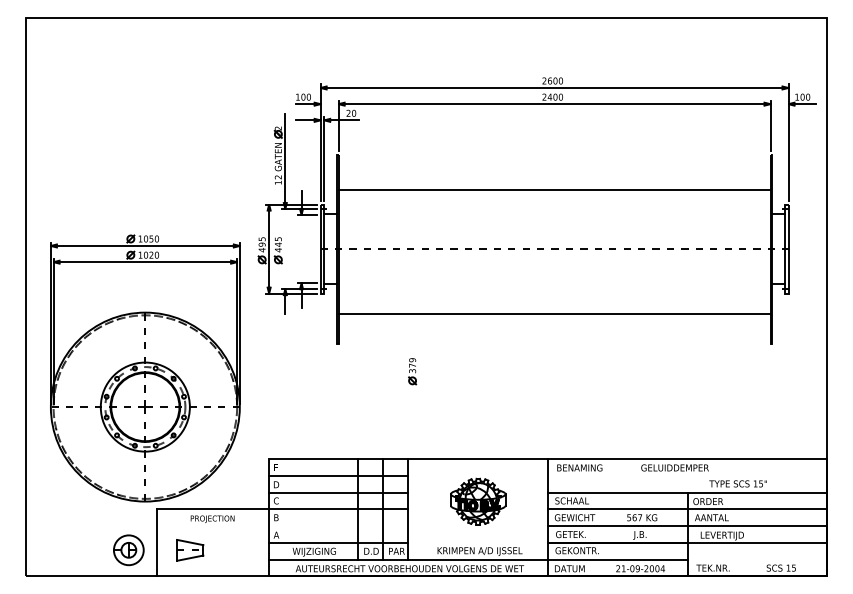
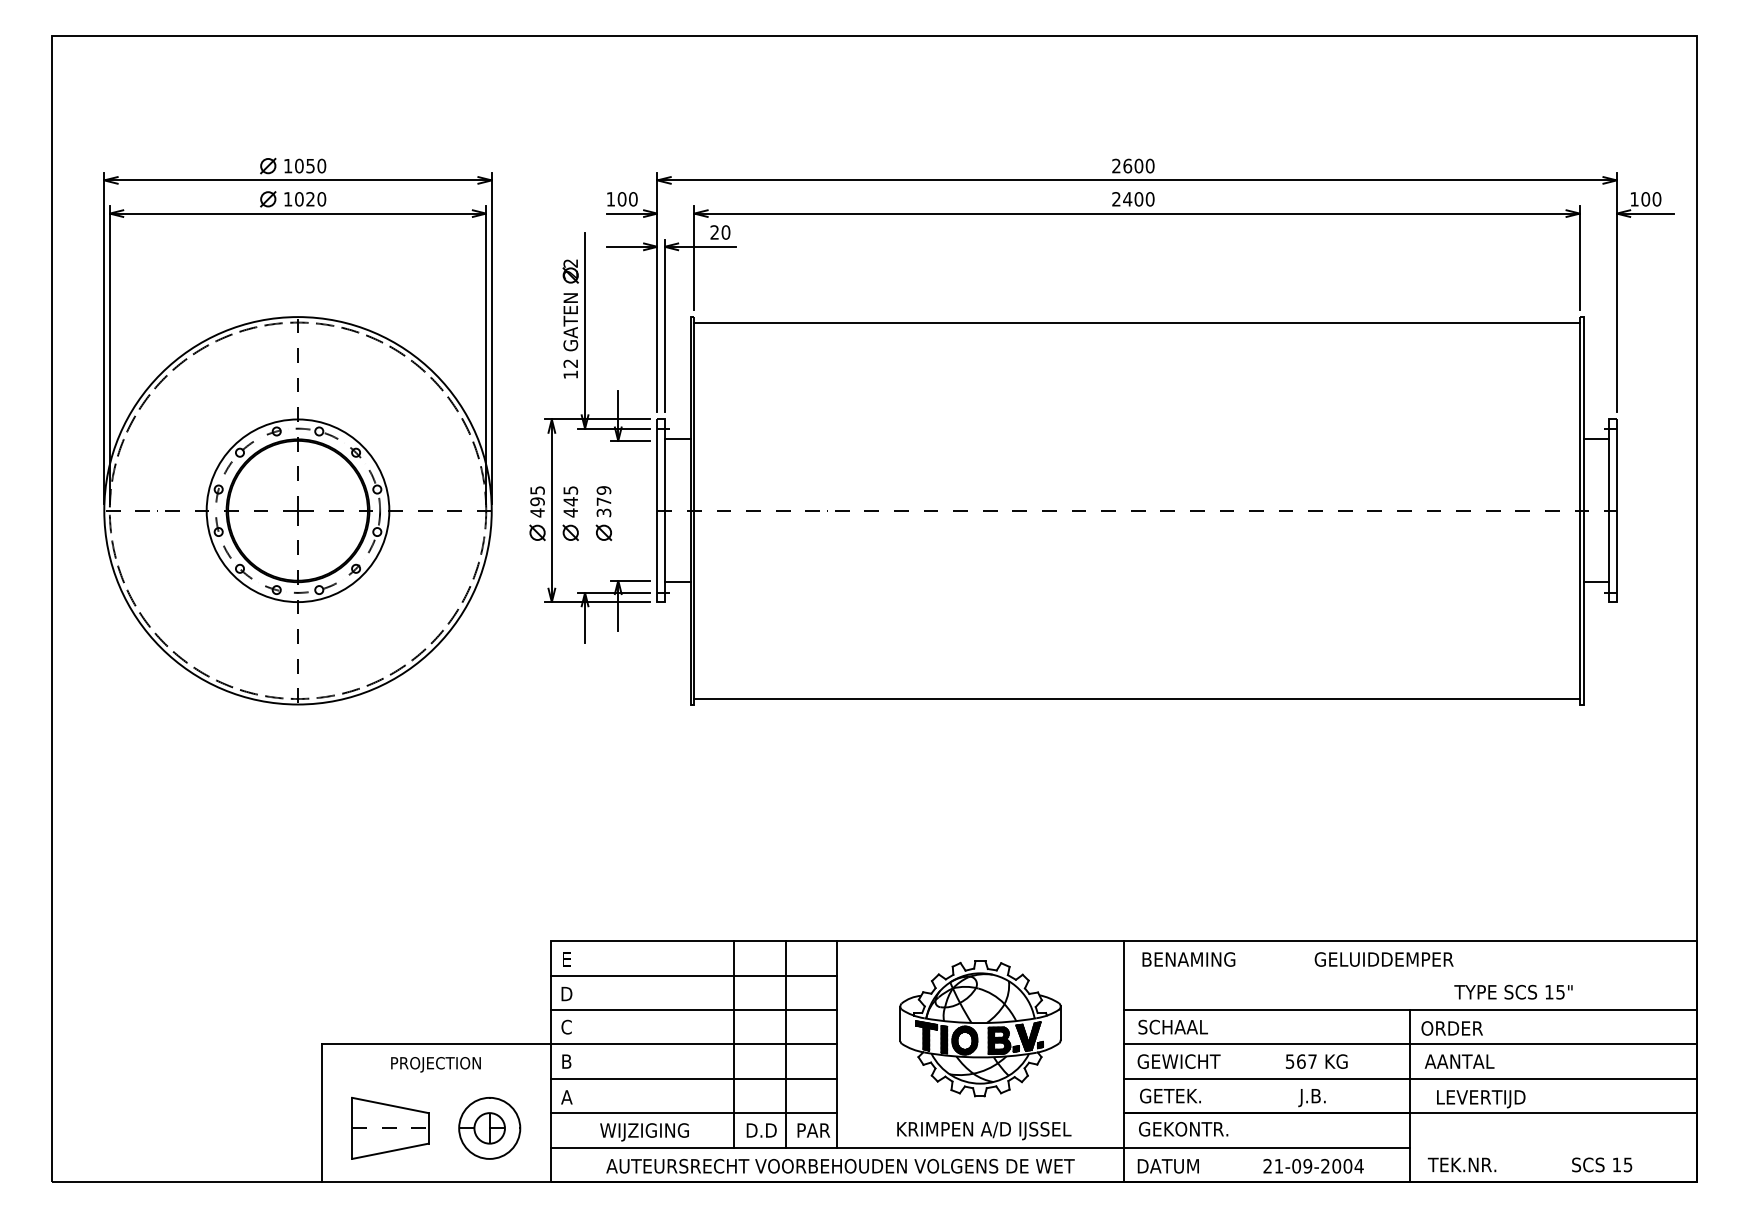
line: (554, 190) -> (1136, 322), moved
line: (554, 313) -> (1136, 698), moved
part: (145, 368) -> (298, 431), moved
part: (412, 371) -> (603, 513), moved
part: (478, 501) -> (981, 1028), size x1.43
line: (338, 526) -> (694, 1079), added
part: (128, 550) -> (489, 1128), moved
part: (189, 550) -> (388, 1128), size x1.43

